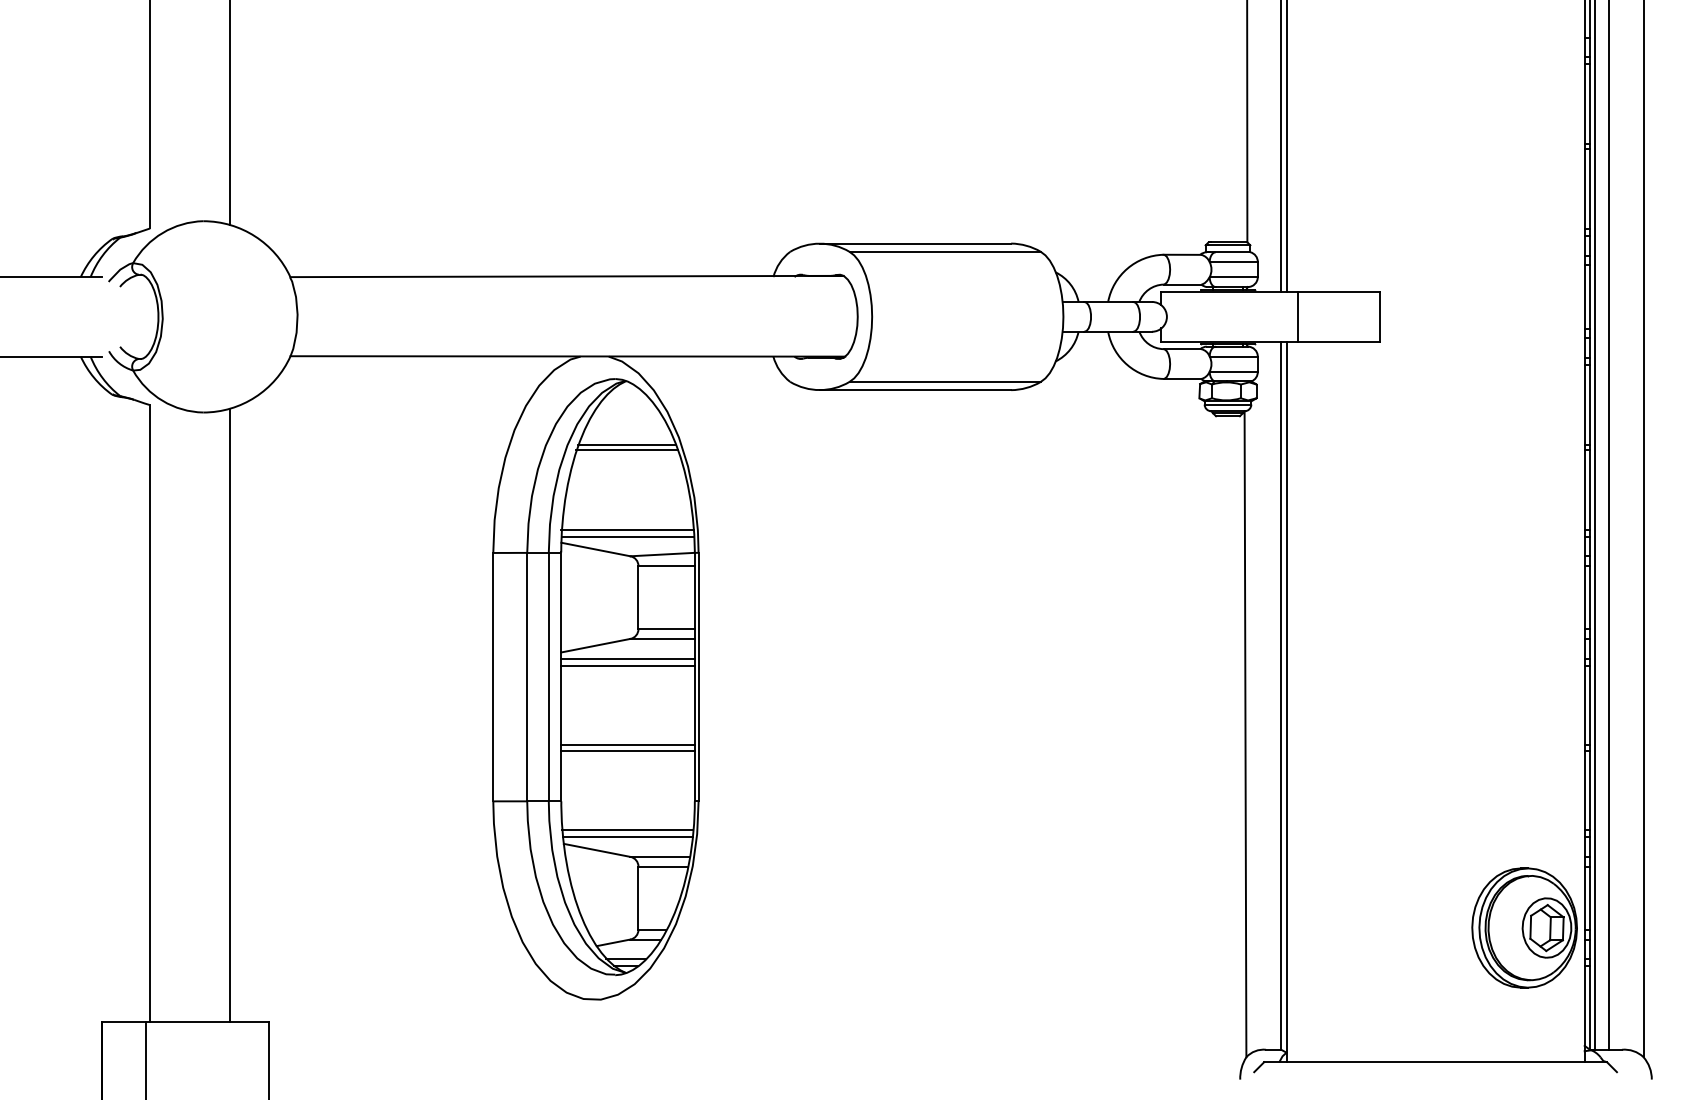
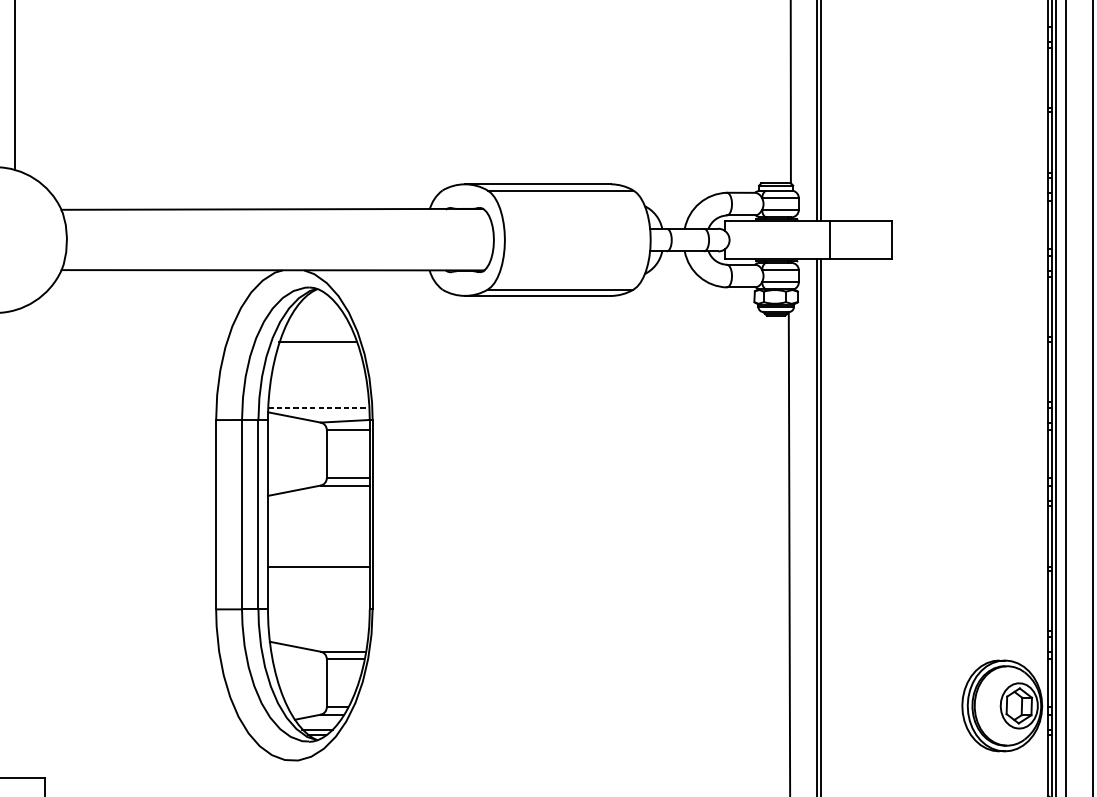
line: (626, 444) -> (317, 337), removed
line: (627, 529) -> (318, 402), removed
line: (628, 536) -> (319, 407), solid -> dashed
line: (627, 658) -> (318, 500), removed
line: (627, 665) -> (318, 505), removed
line: (229, 715) -> (15, 543), removed
line: (627, 750) -> (318, 570), removed
line: (627, 830) -> (318, 631), removed
line: (627, 837) -> (318, 636), removed

